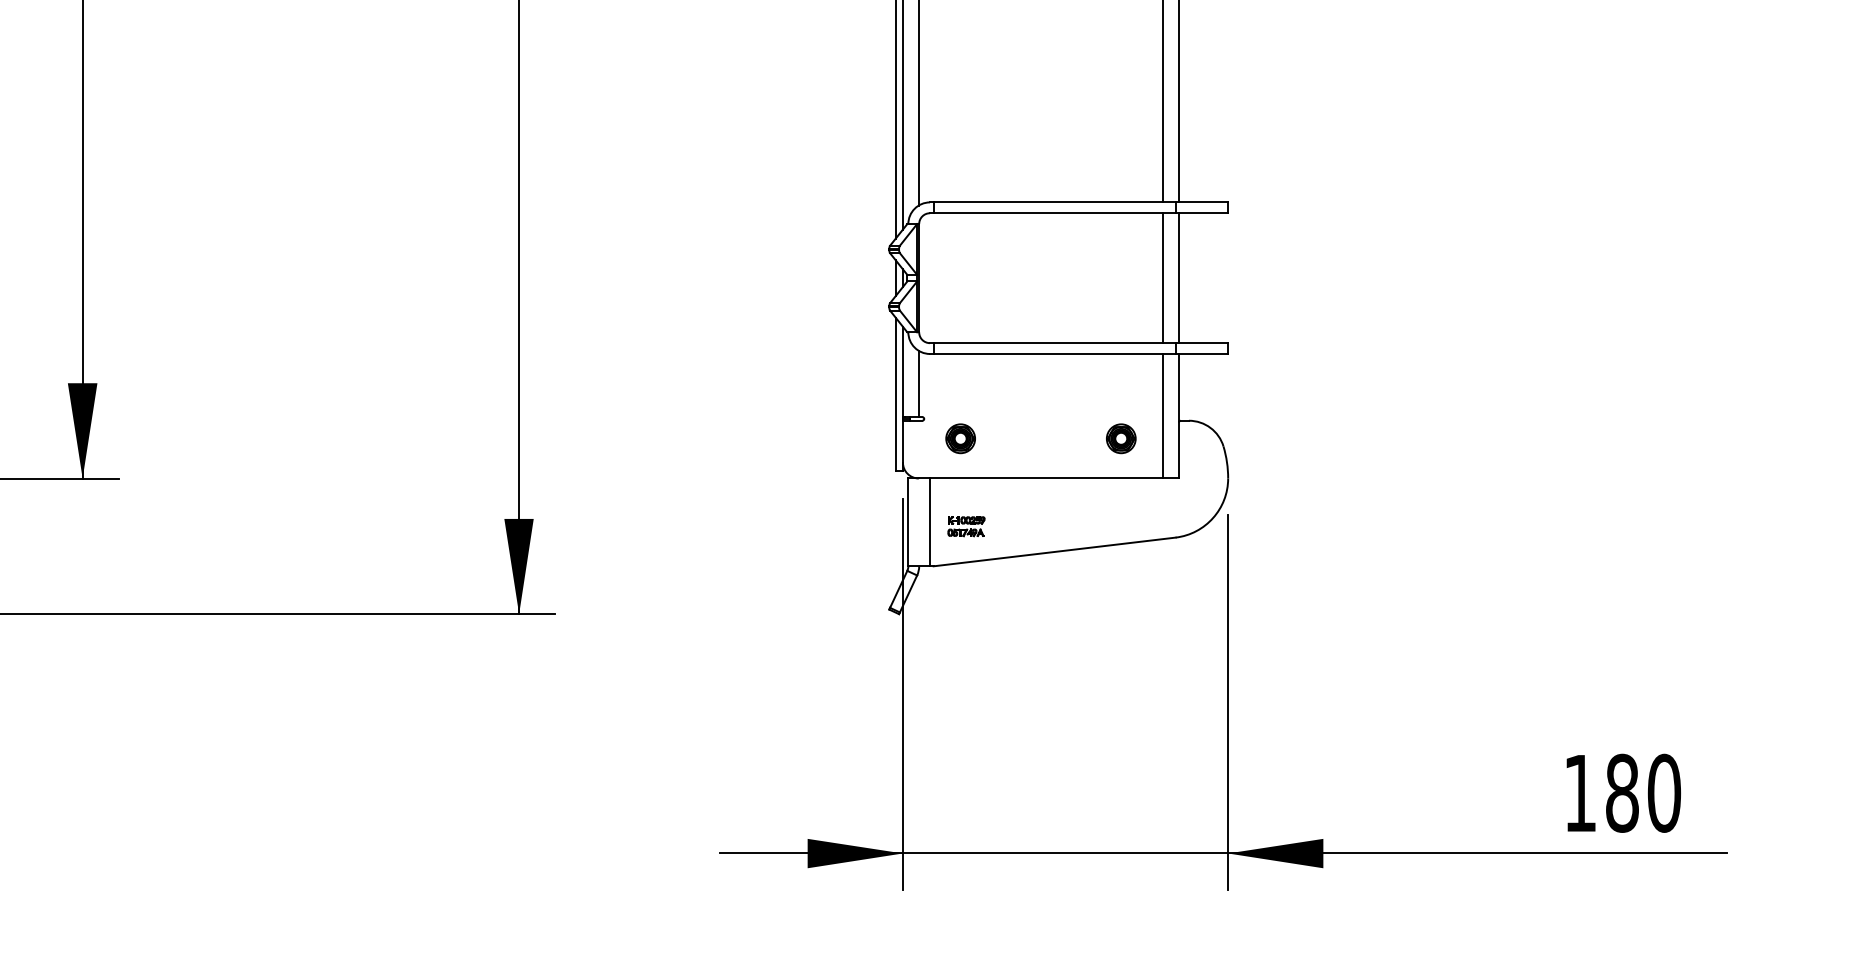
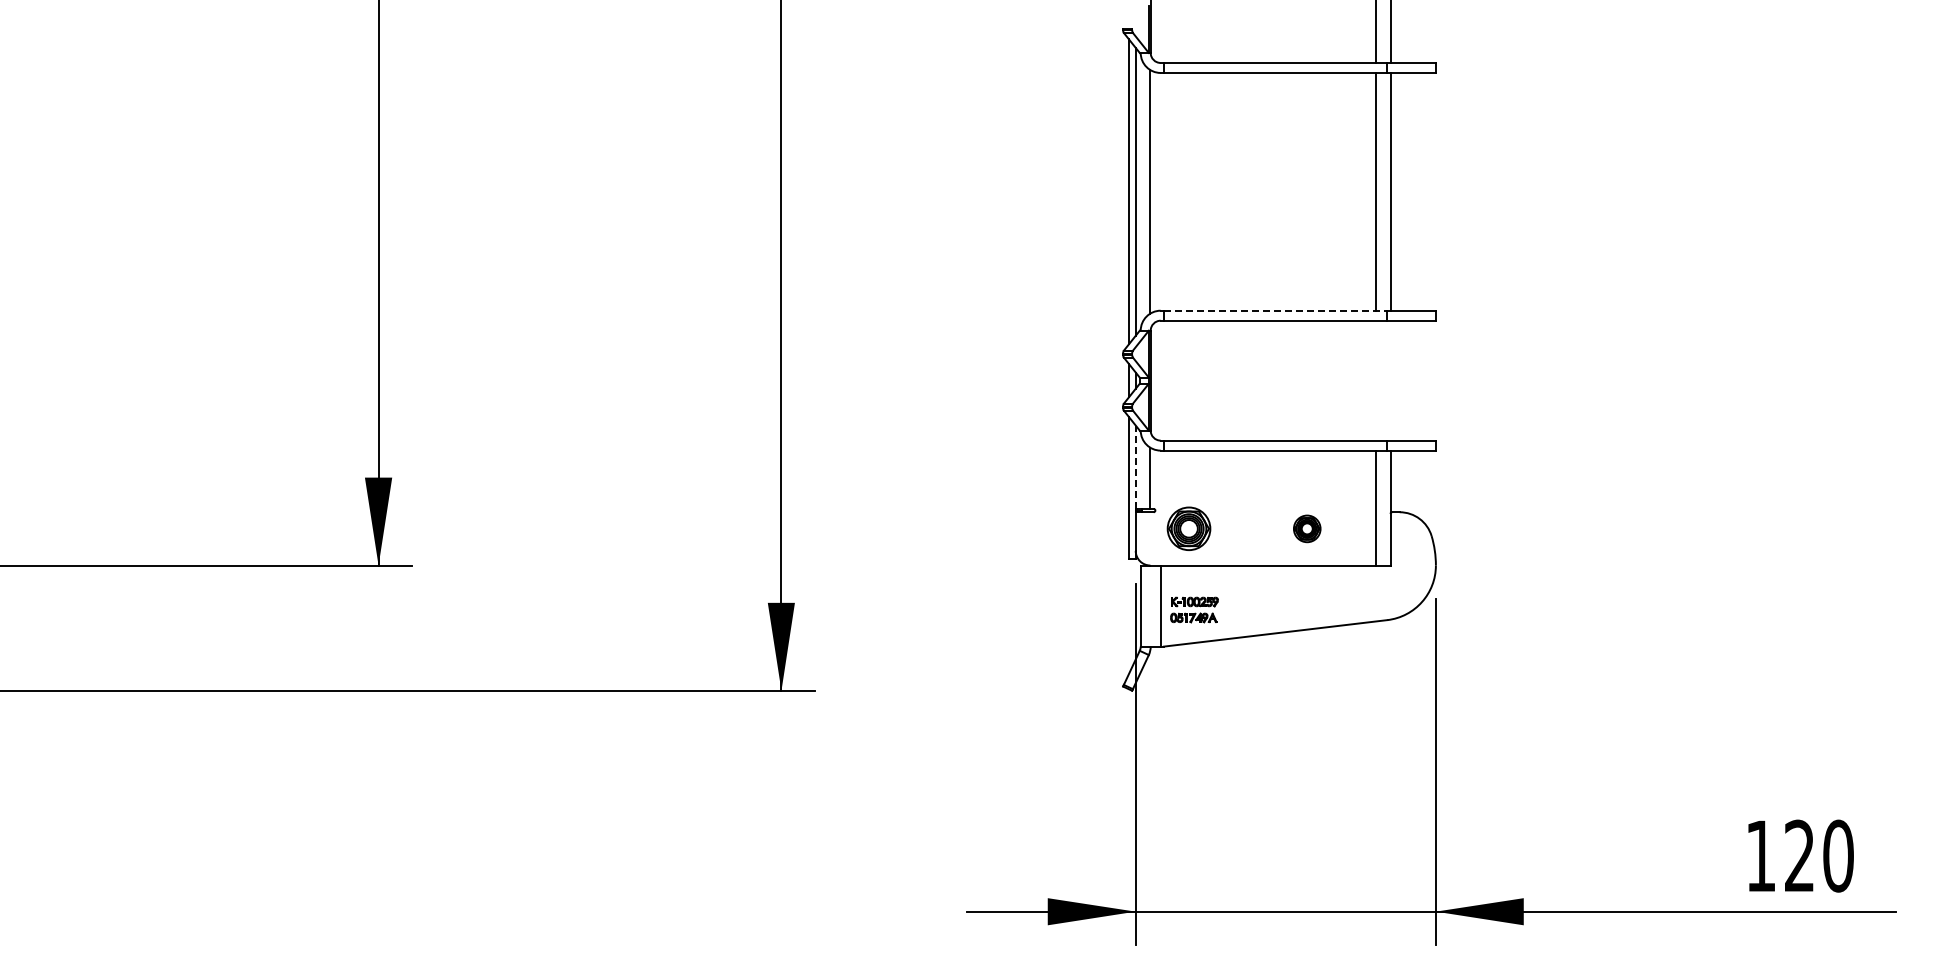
line: (1054, 202) -> (1275, 310), solid -> dashed
line: (1162, 278) -> (1375, 380), removed
line: (1178, 278) -> (1390, 380), removed
line: (902, 372) -> (1135, 467), solid -> dashed
part: (960, 438) -> (1188, 528), size x1.6
part: (1121, 438) -> (1307, 528), moved
part: (965, 526) -> (1193, 609), size x1.4
text: (1622, 792) -> (1799, 855), 180 -> 120

